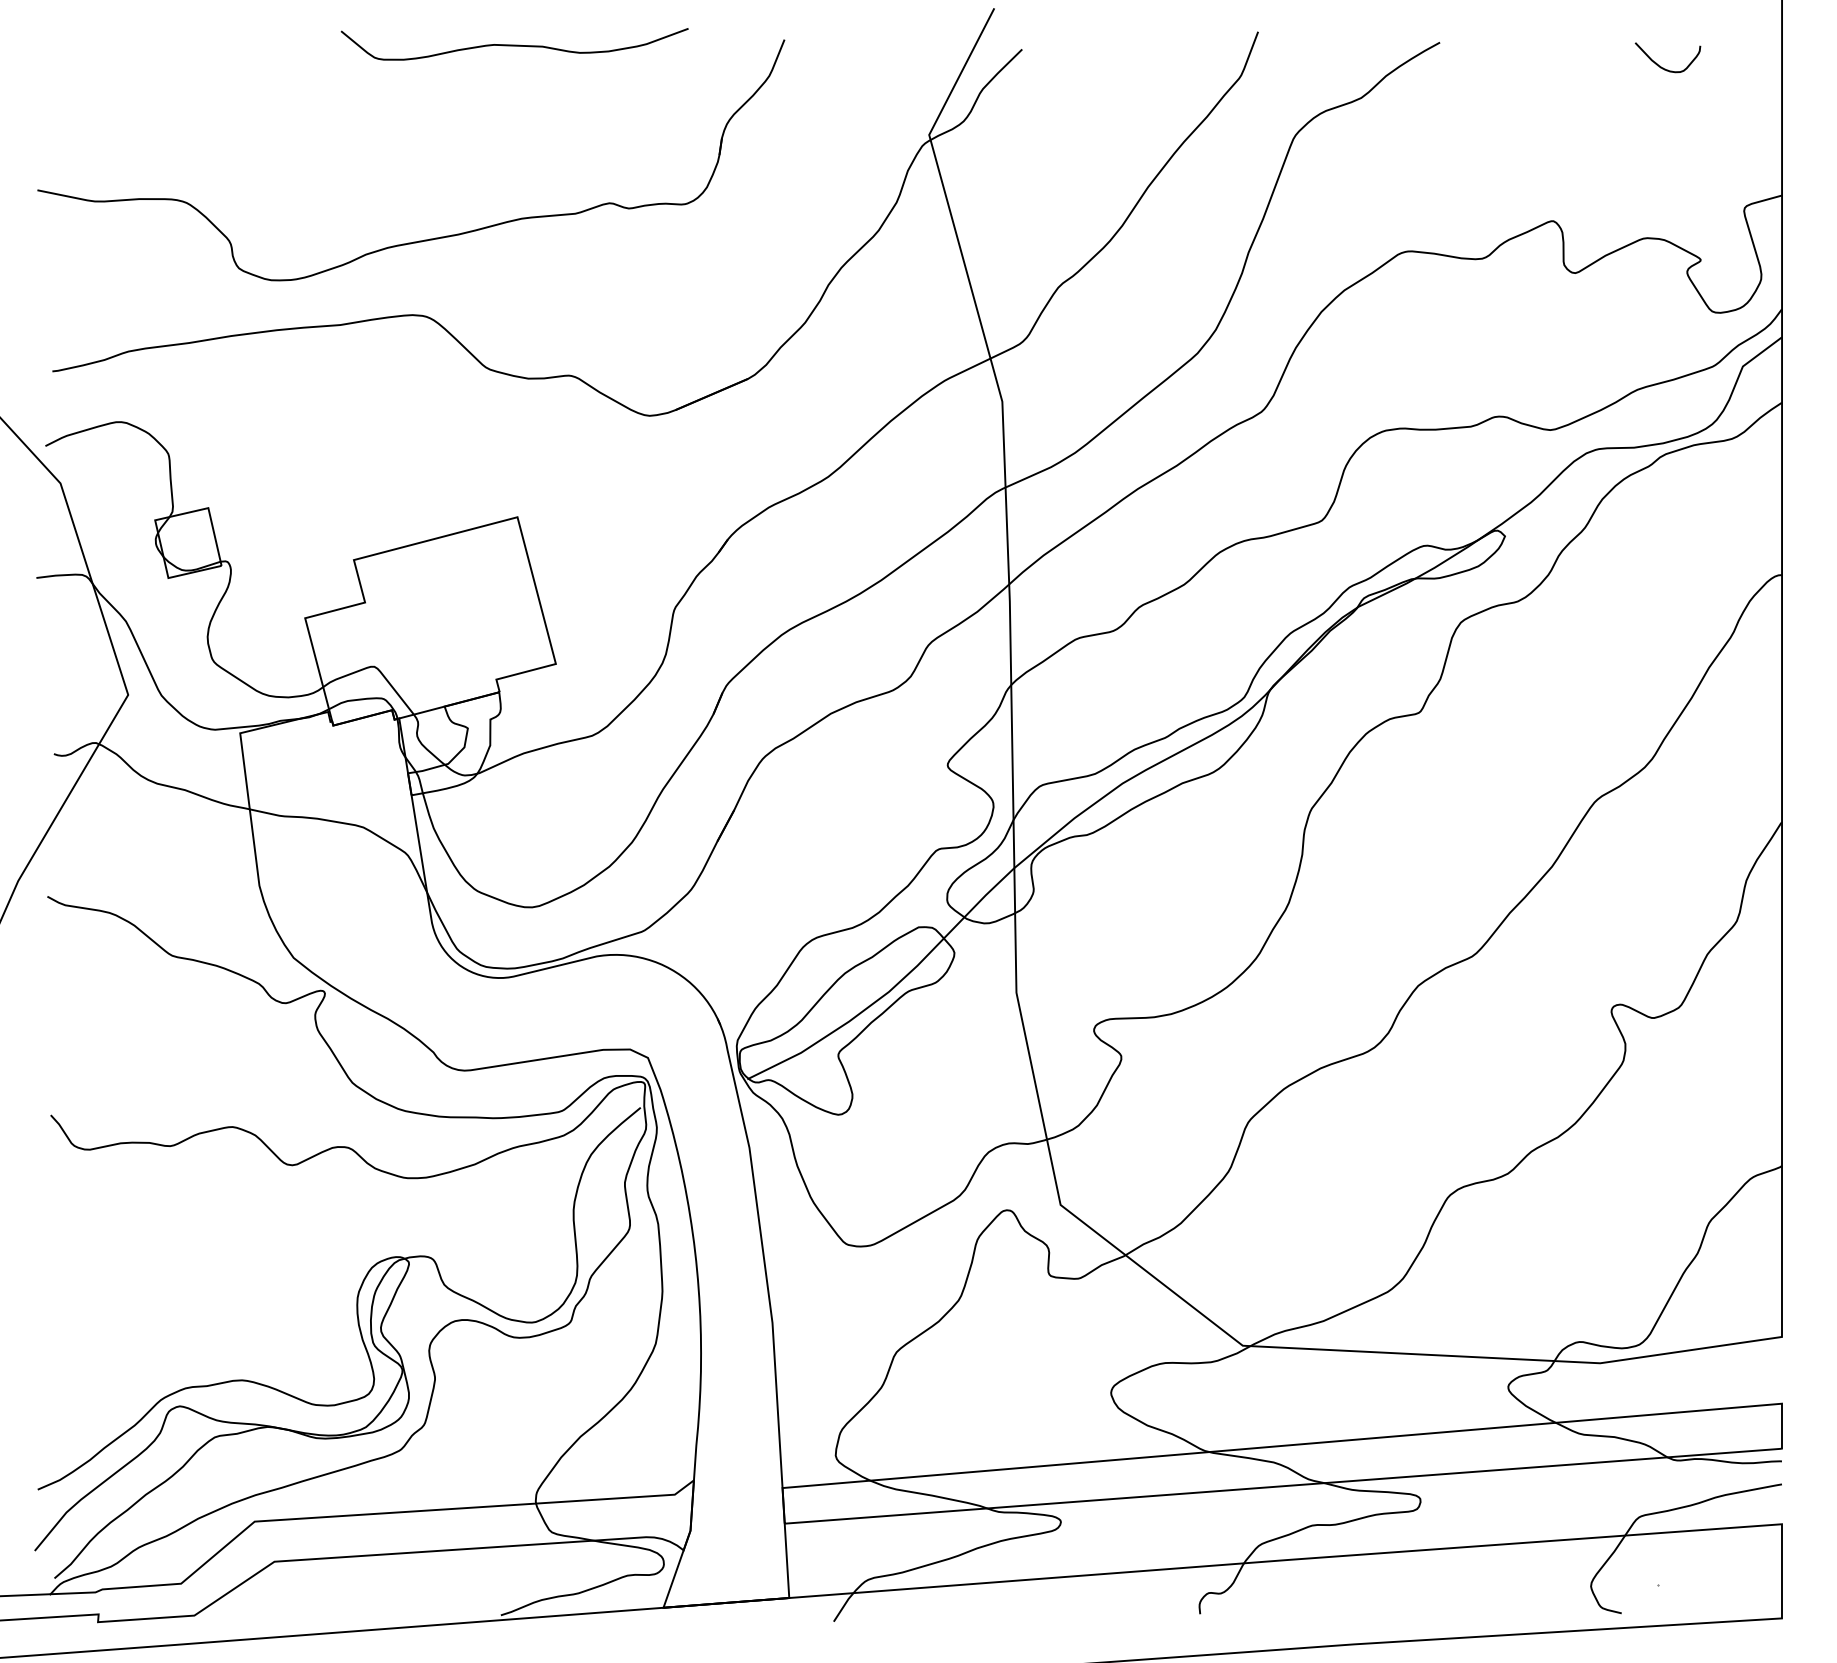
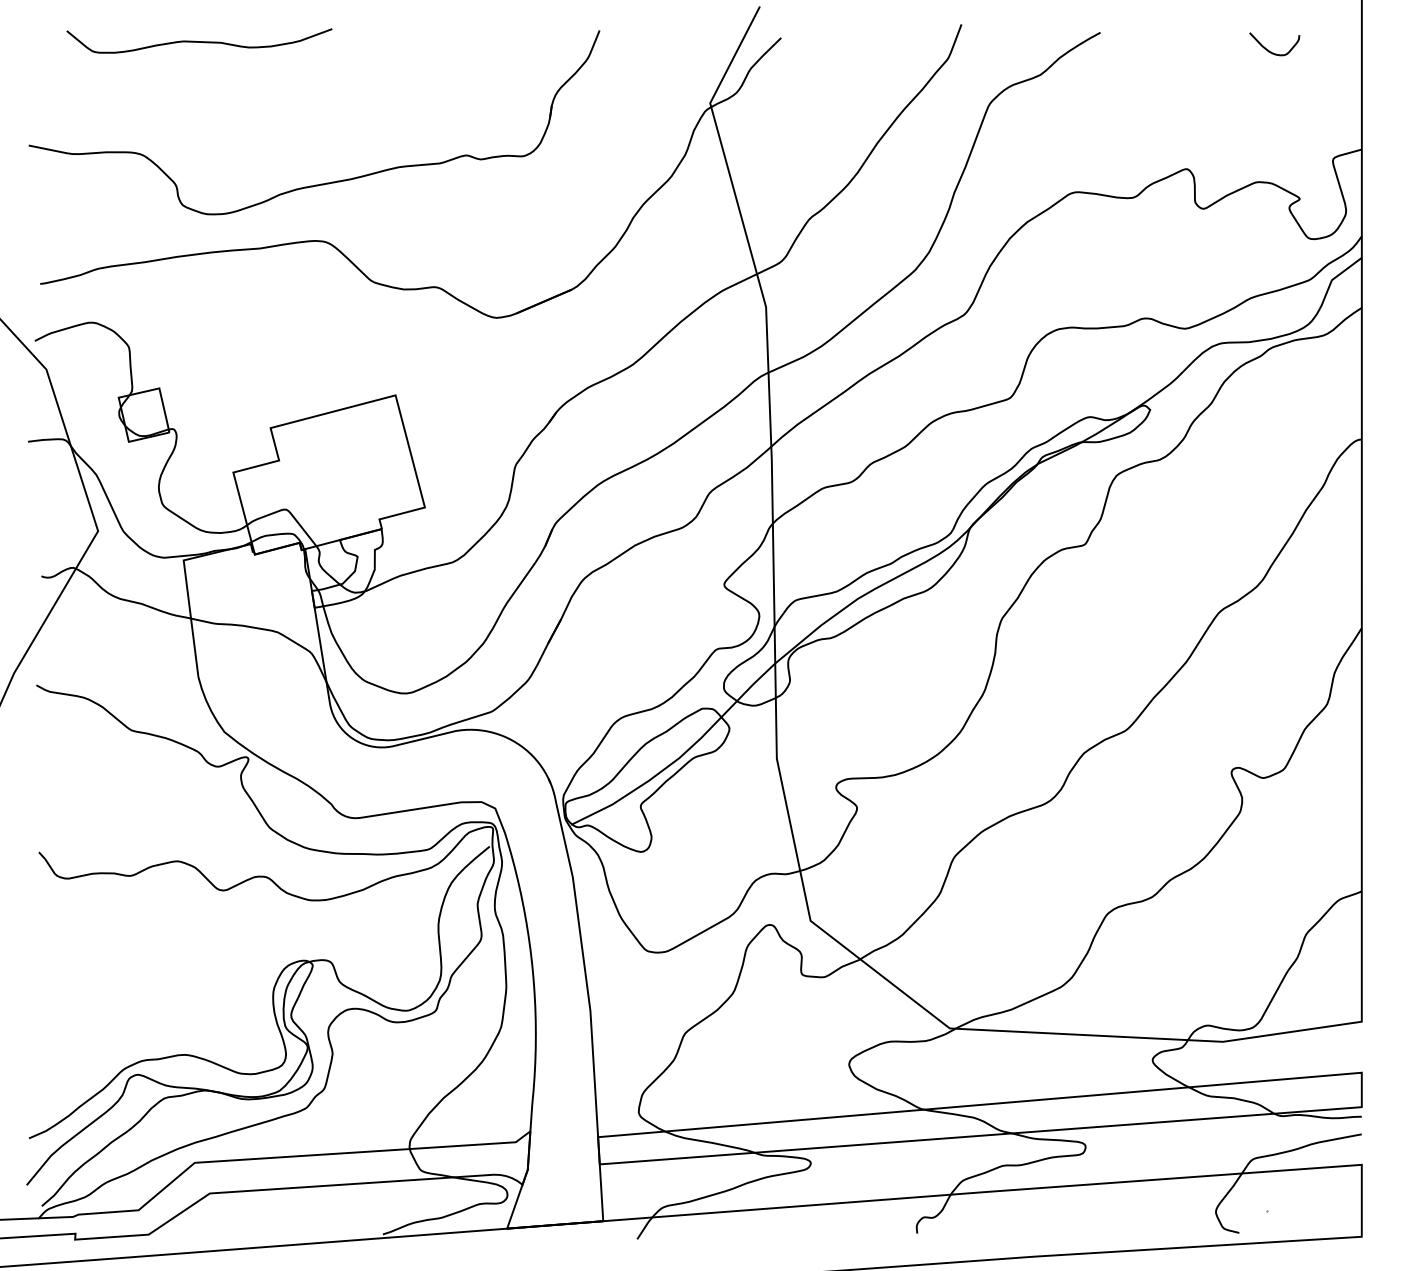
curve: (514, 44) -> (199, 41), moved

